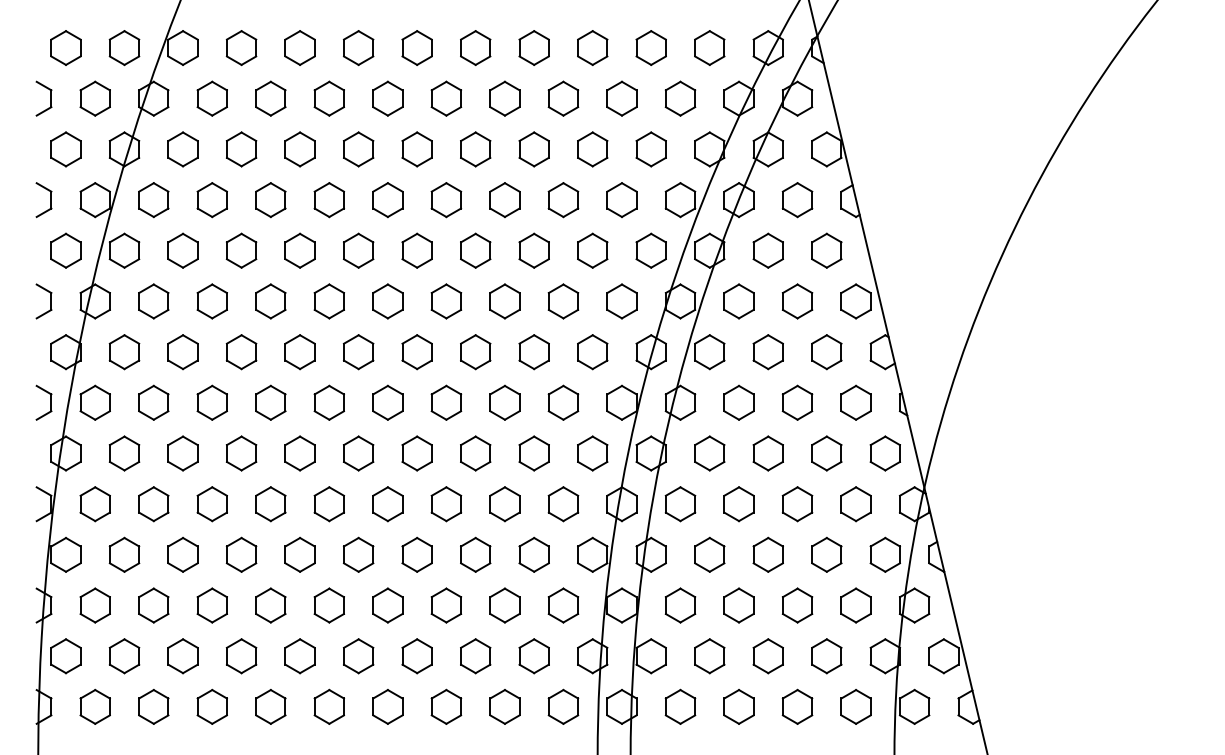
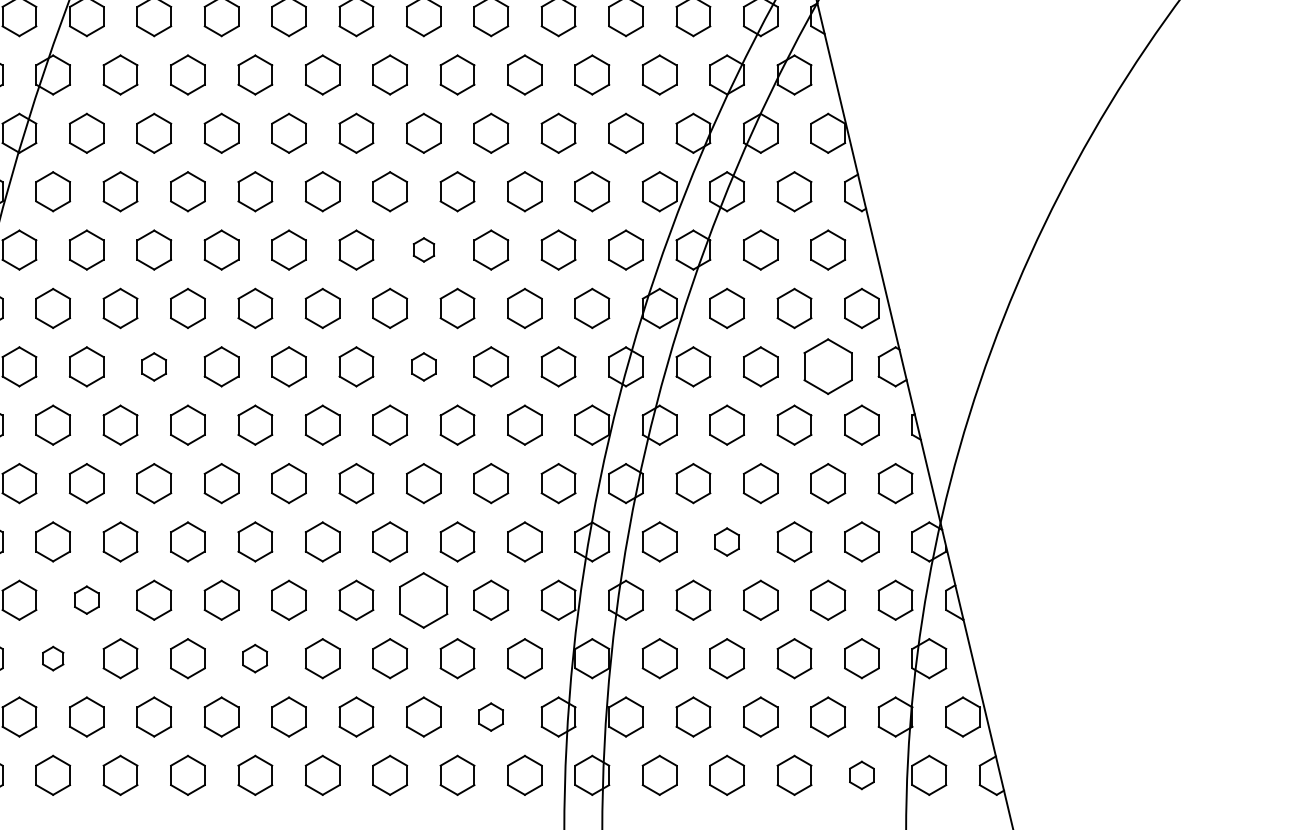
part: (475, 250) -> (423, 249), size x0.6
part: (241, 352) -> (154, 367), size x0.7
part: (475, 352) -> (423, 367), size x0.7
part: (826, 352) -> (827, 367), size x1.4
part: (738, 504) -> (726, 542), size x0.7
part: (182, 554) -> (86, 599), size x0.7
part: (475, 554) -> (423, 599), size x1.4
part: (153, 605) -> (52, 658), size x0.6
part: (328, 605) -> (254, 658), size x0.7
part: (533, 656) -> (490, 717), size x0.7
part: (855, 706) -> (861, 774), size x0.7

